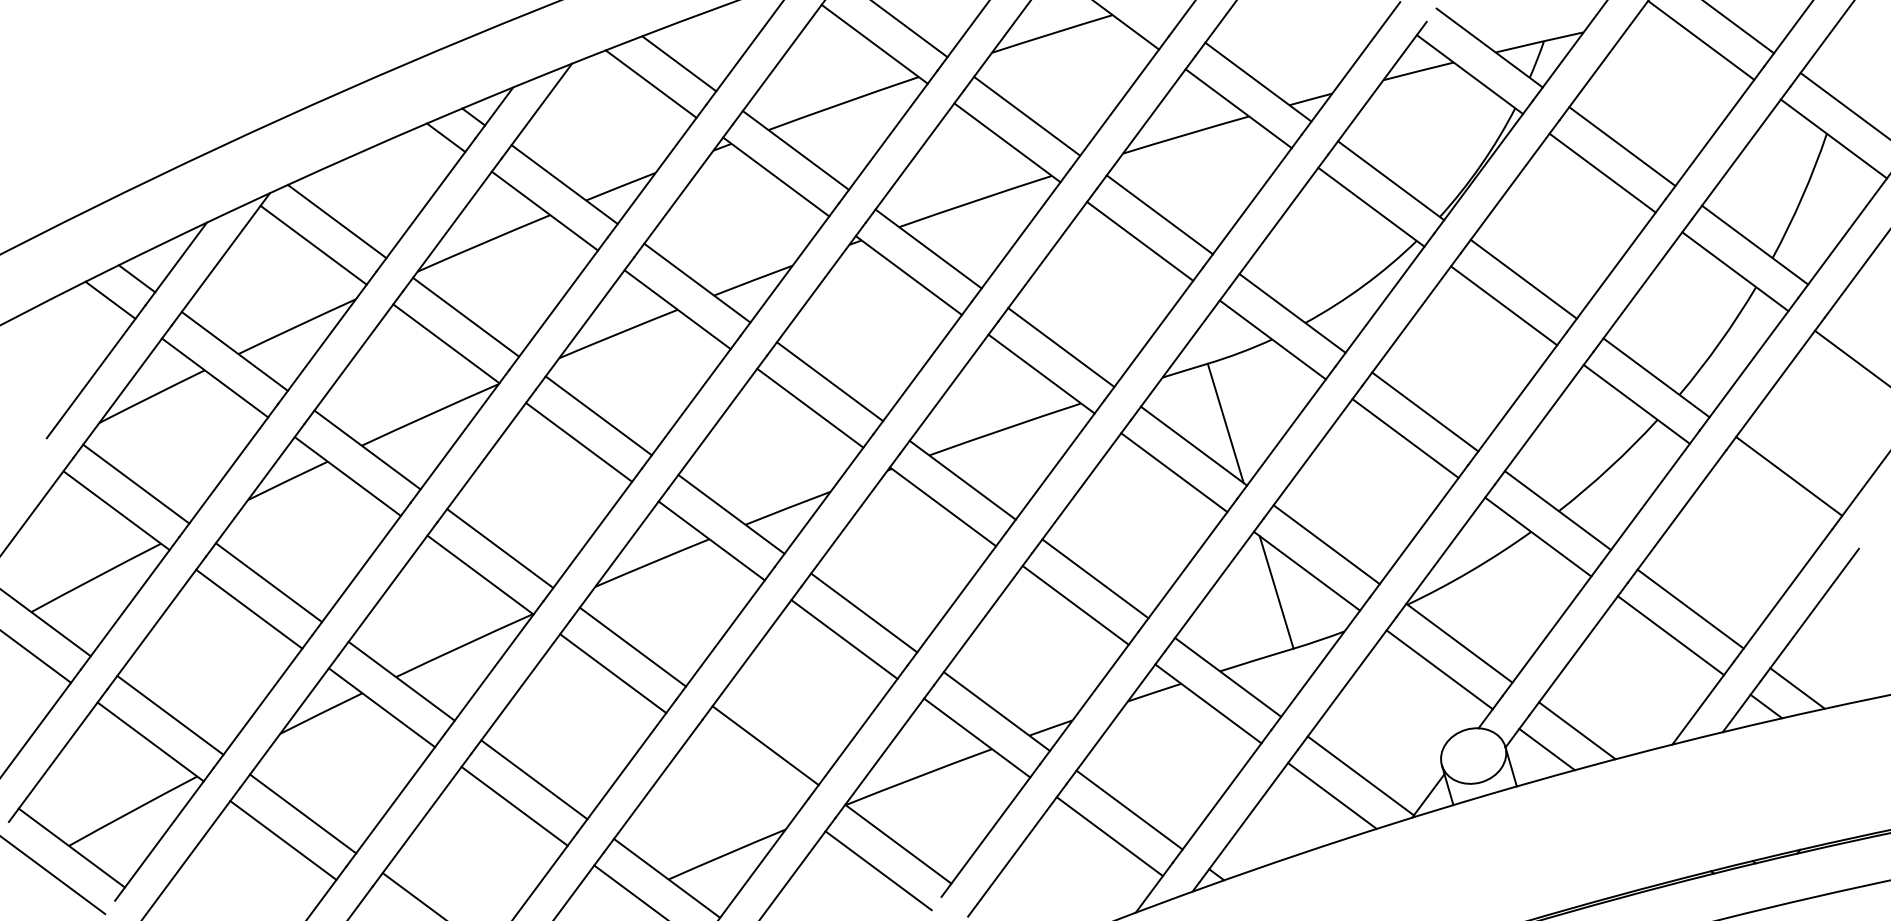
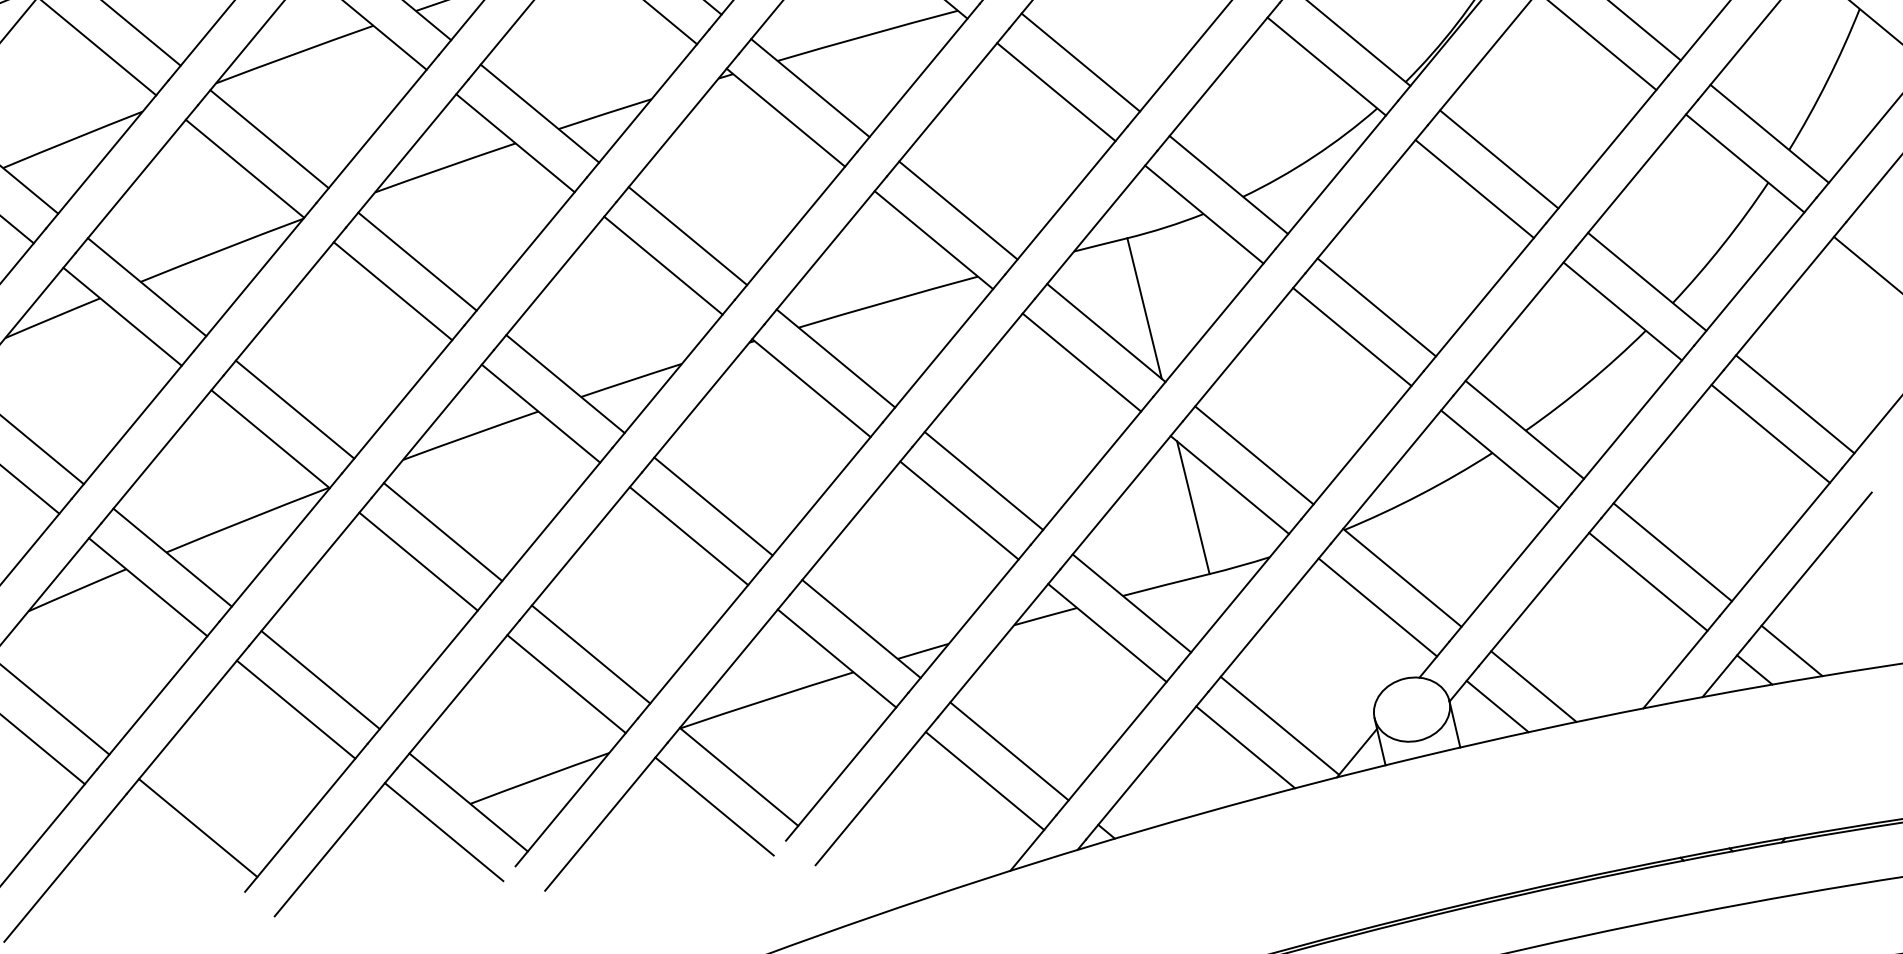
line: (1769, 502) -> (1770, 433), added
line: (745, 771) -> (566, 683), added

